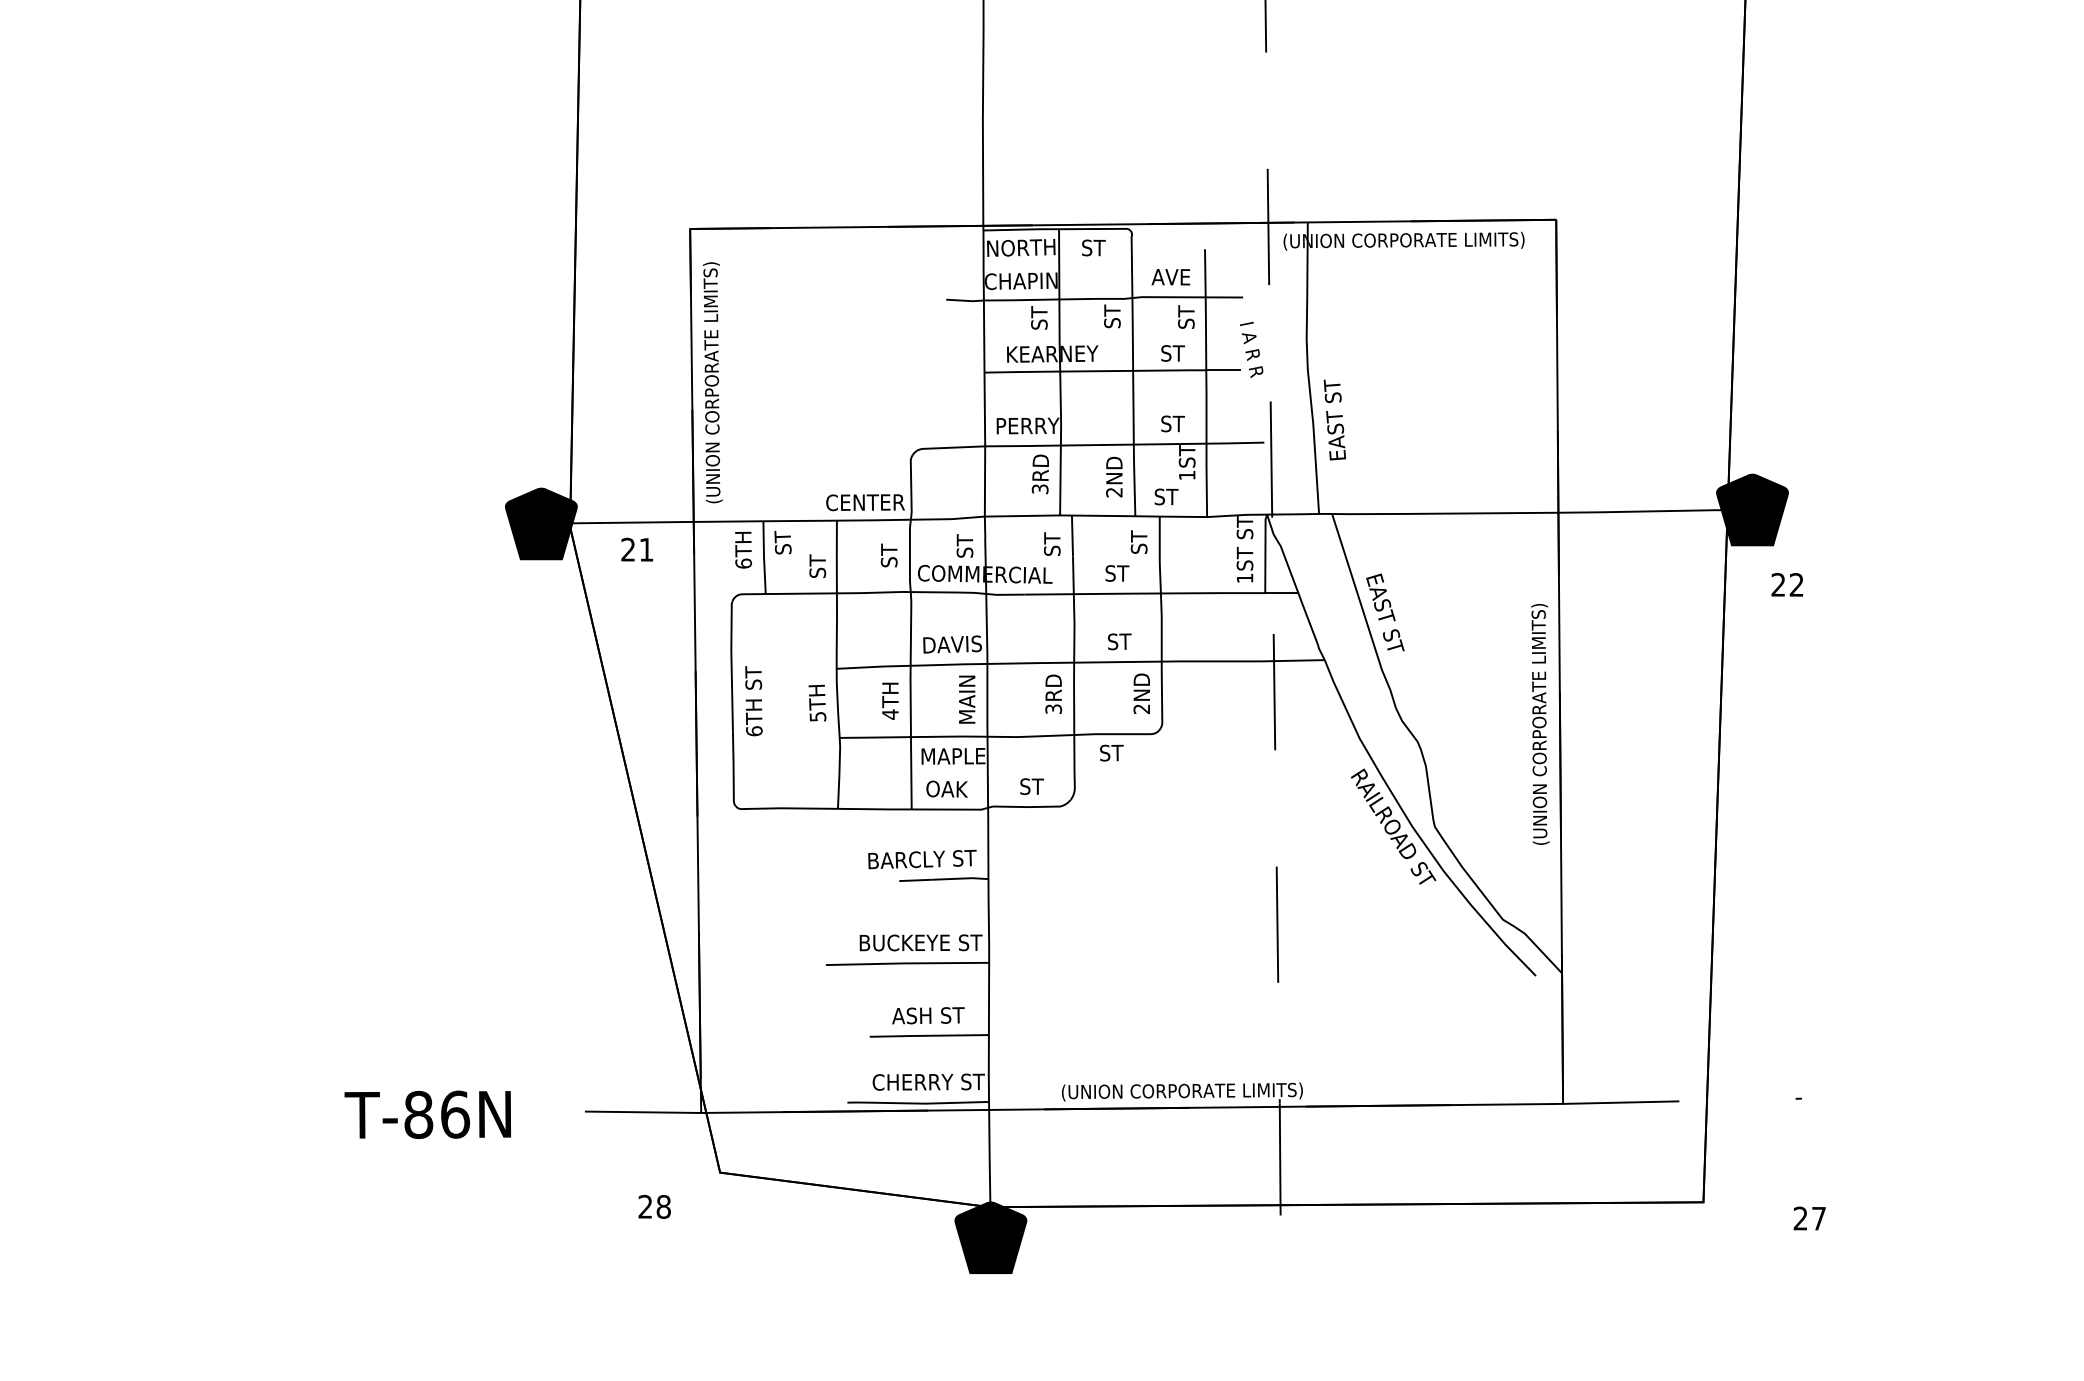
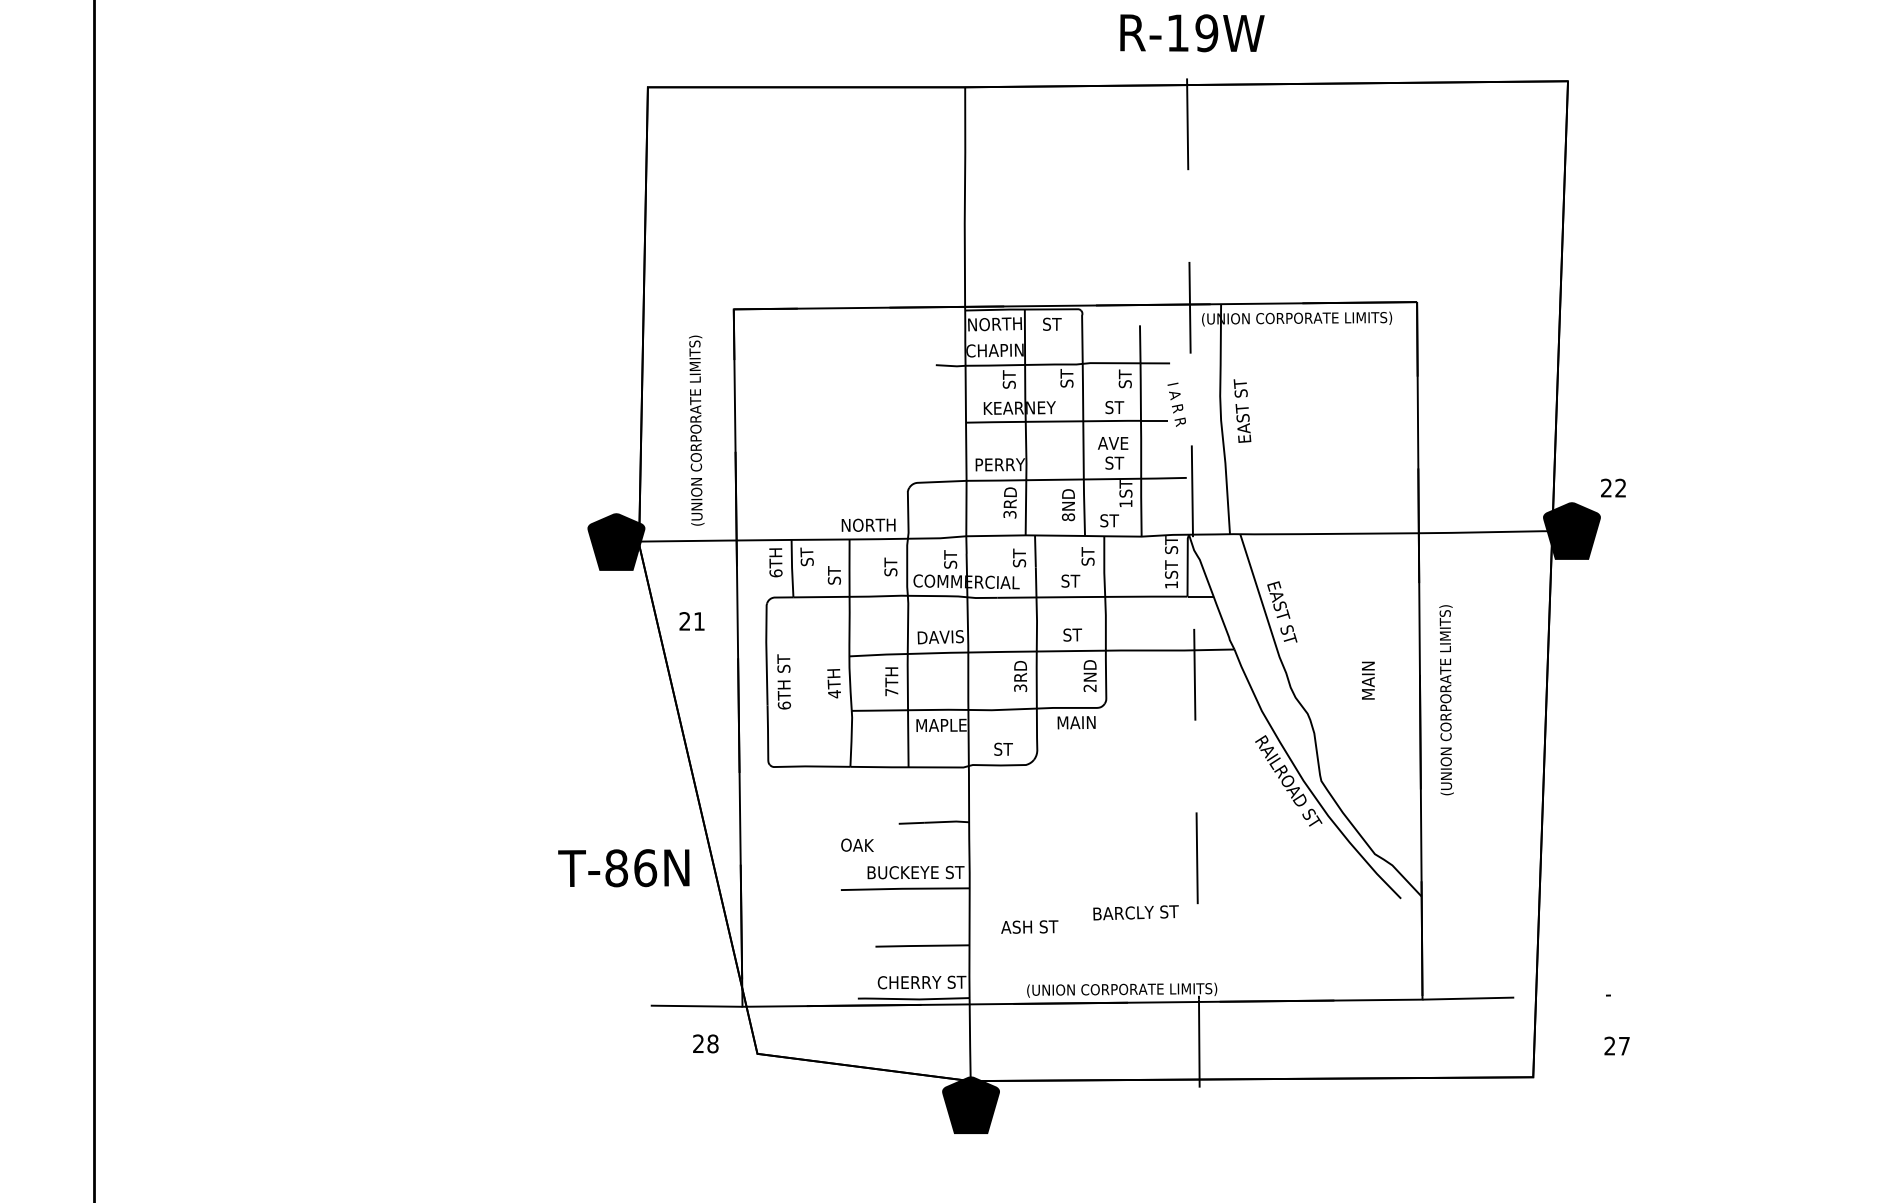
text: (1171, 277) -> (1113, 443), moved
text: (712, 382) -> (696, 430), moved
text: (1334, 419) -> (1242, 410), moved
text: (1114, 492) -> (1068, 517), 2ND -> 8ND
text: (865, 501) -> (872, 524), CENTER -> NORTH
text: (636, 549) -> (691, 621), moved
text: (1787, 584) -> (1613, 487), moved
text: (967, 699) -> (1368, 680), moved
text: (890, 714) -> (891, 692), 4TH -> 7TH
text: (817, 717) -> (834, 694), 5TH -> 4TH
text: (1540, 724) -> (1446, 700), moved
text: (1124, 752) -> (1076, 722), ST -> MAIN
text: (947, 788) -> (857, 844), moved
text: (921, 859) -> (1135, 912), moved
text: (928, 1015) -> (1029, 926), moved
text: (427, 1115) -> (623, 868), moved
text: (654, 1206) -> (705, 1043), moved
text: (1808, 1217) -> (1616, 1045), moved

